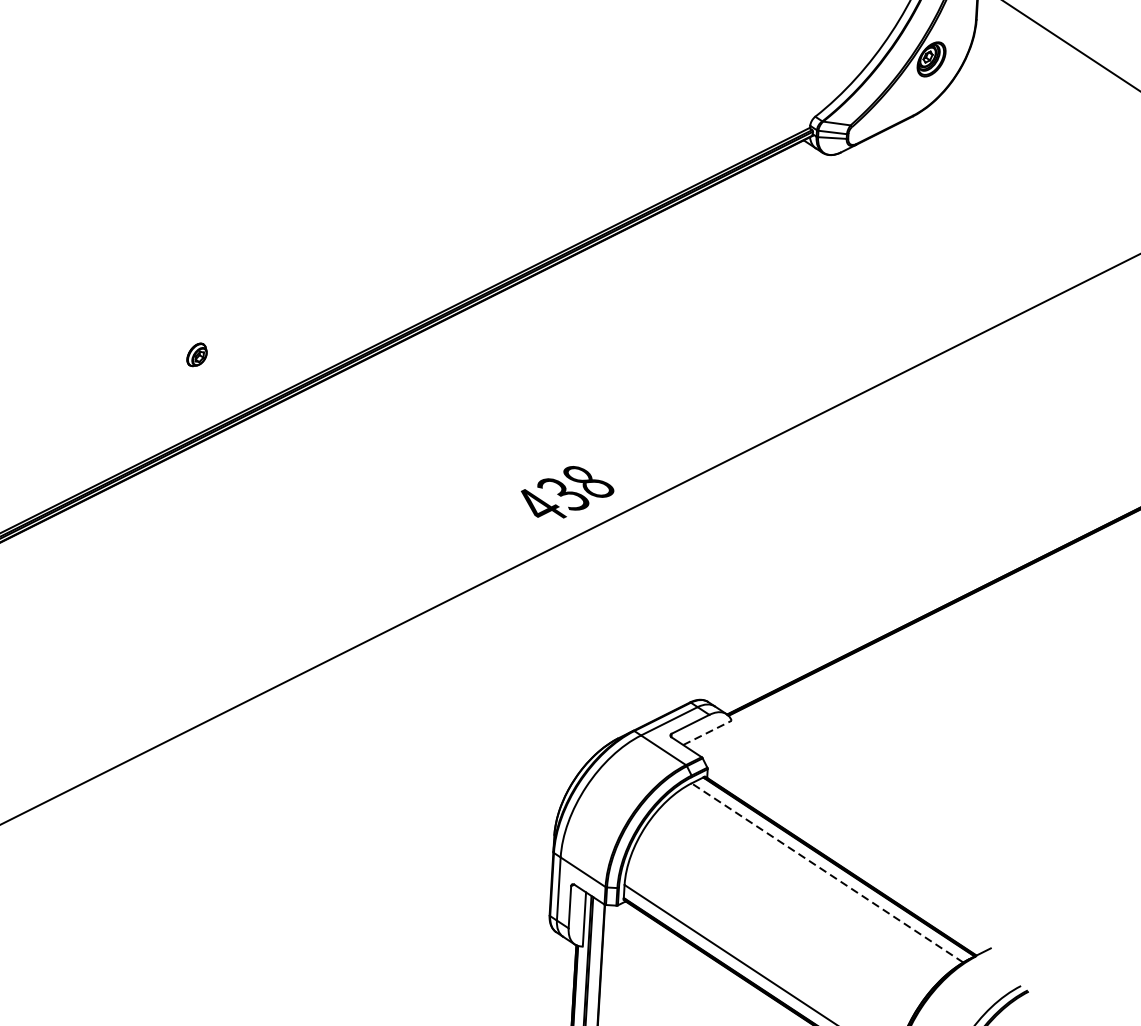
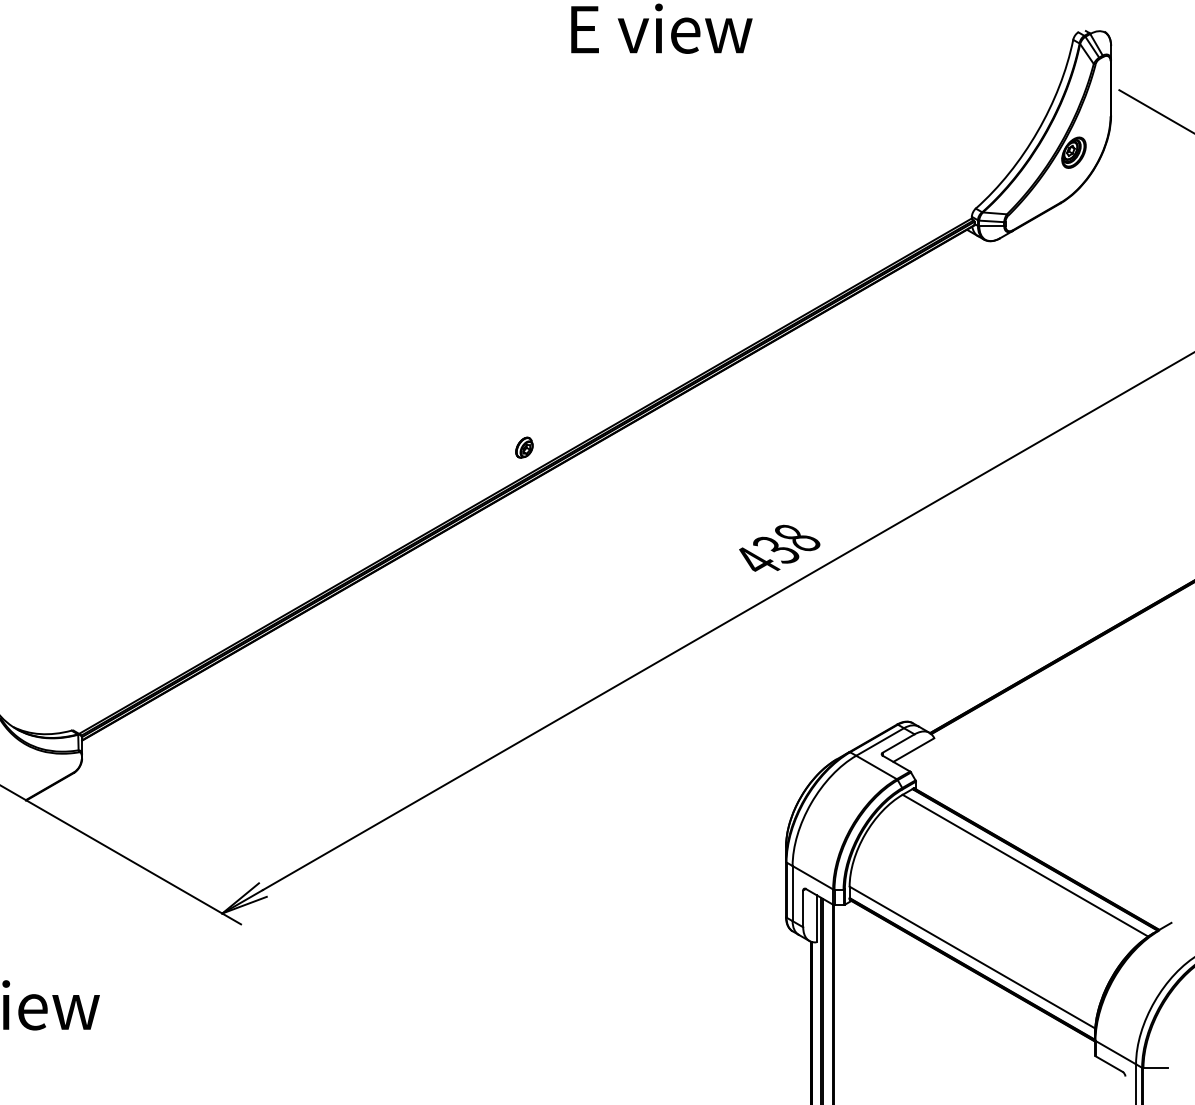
part: (197, 354) -> (524, 447), moved
line: (707, 733) -> (913, 750), dashed -> solid
line: (827, 872) -> (1025, 865), dashed -> solid

